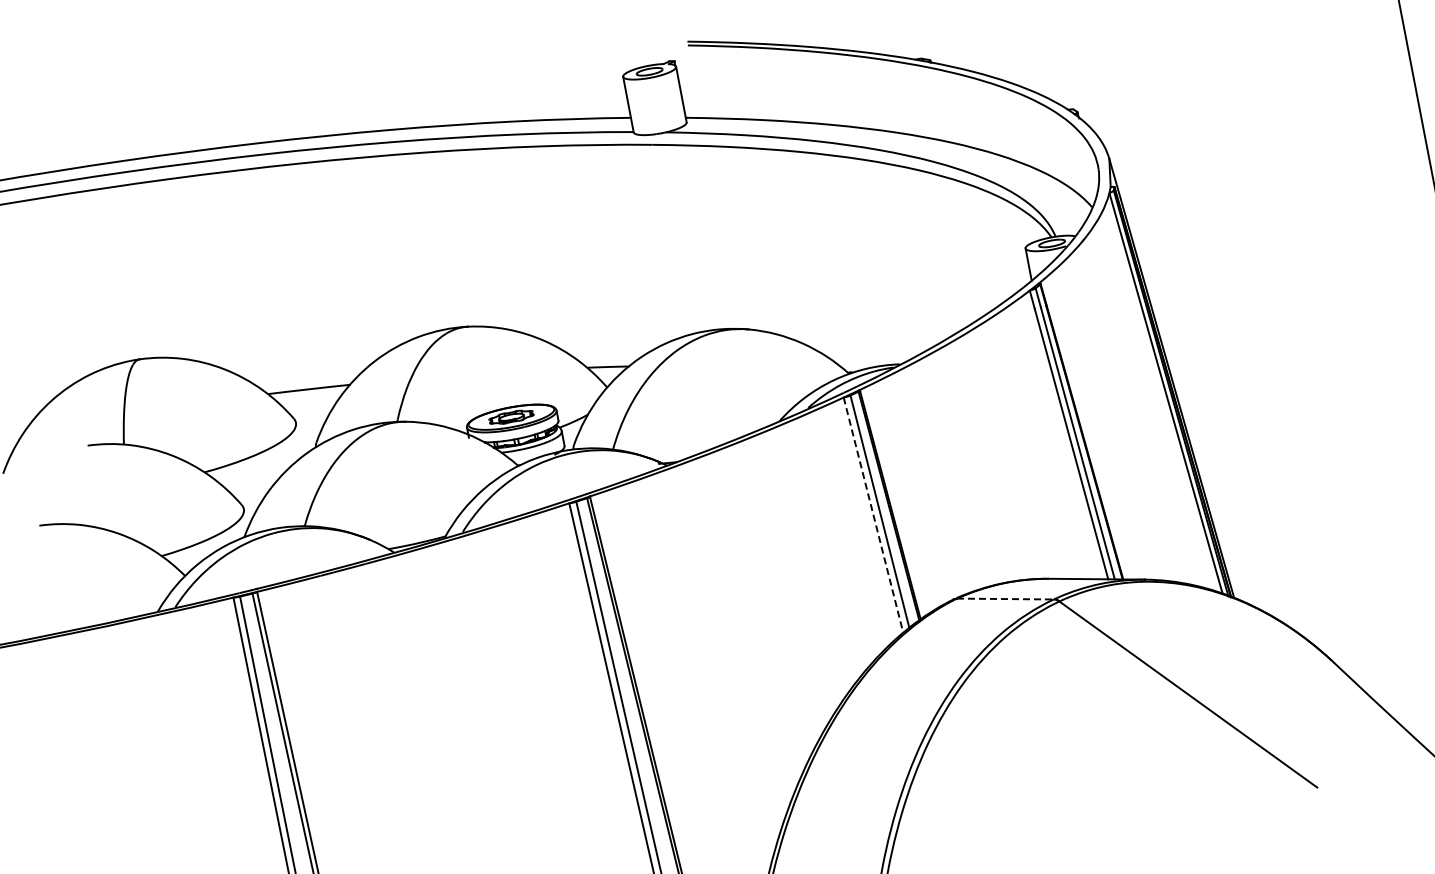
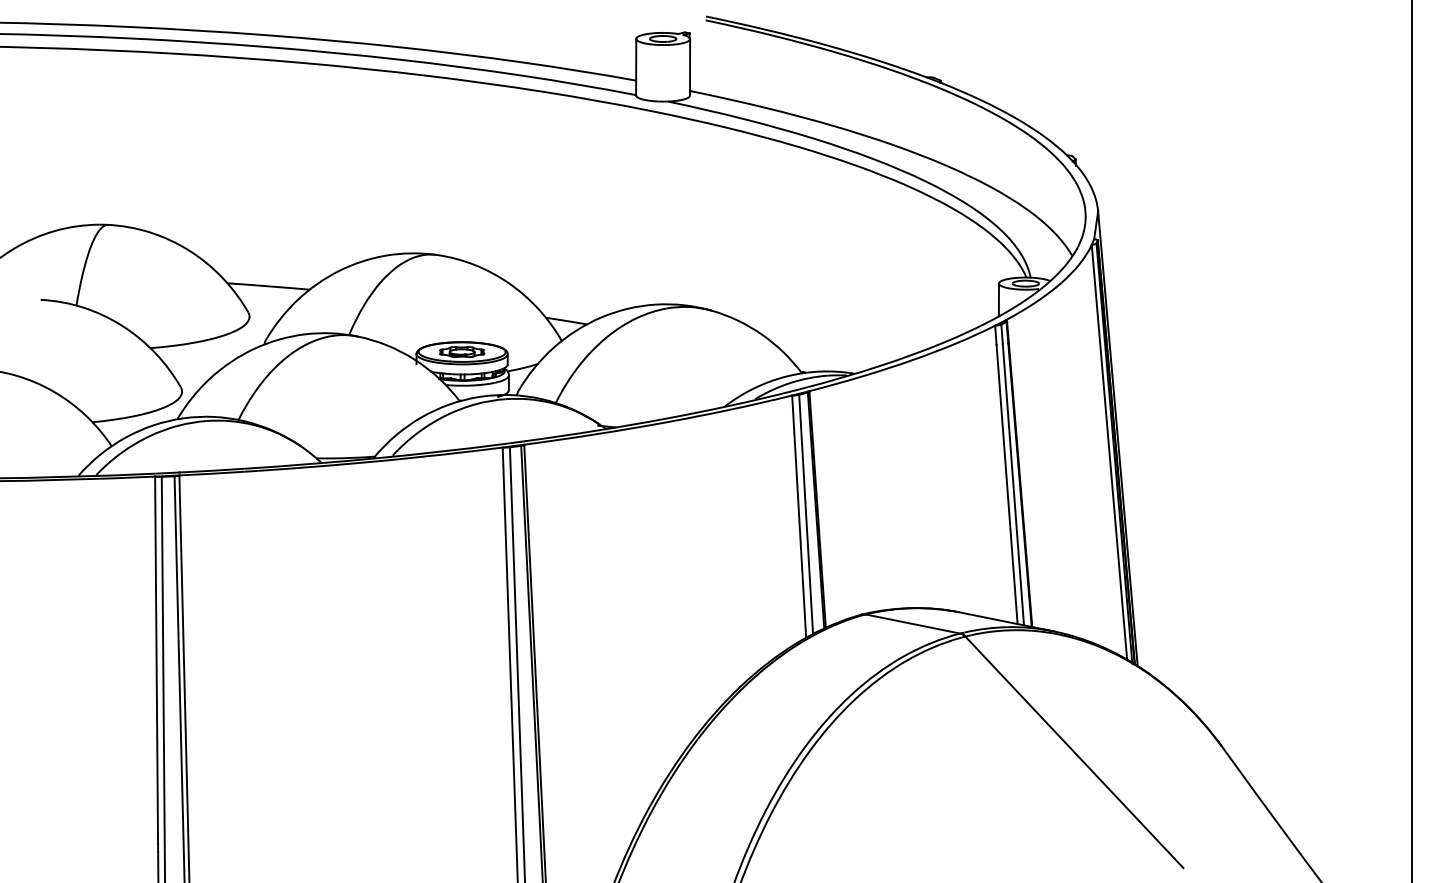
line: (873, 515) -> (799, 517), dashed -> solid
line: (1006, 599) -> (913, 624), dashed -> solid

